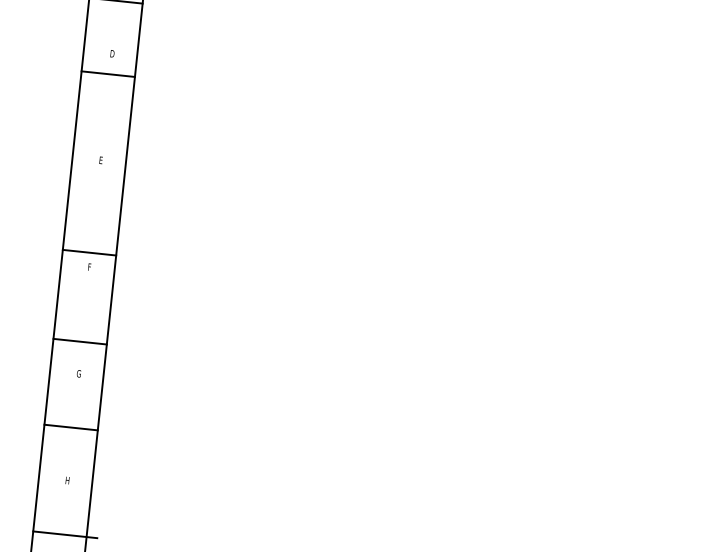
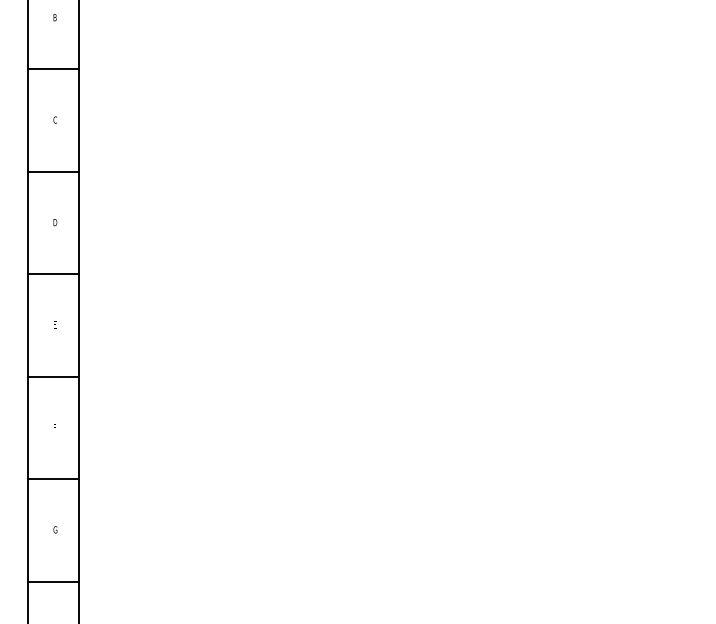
line: (107, 74) -> (52, 274), moved
line: (88, 252) -> (52, 376), moved
line: (79, 341) -> (52, 479), moved

